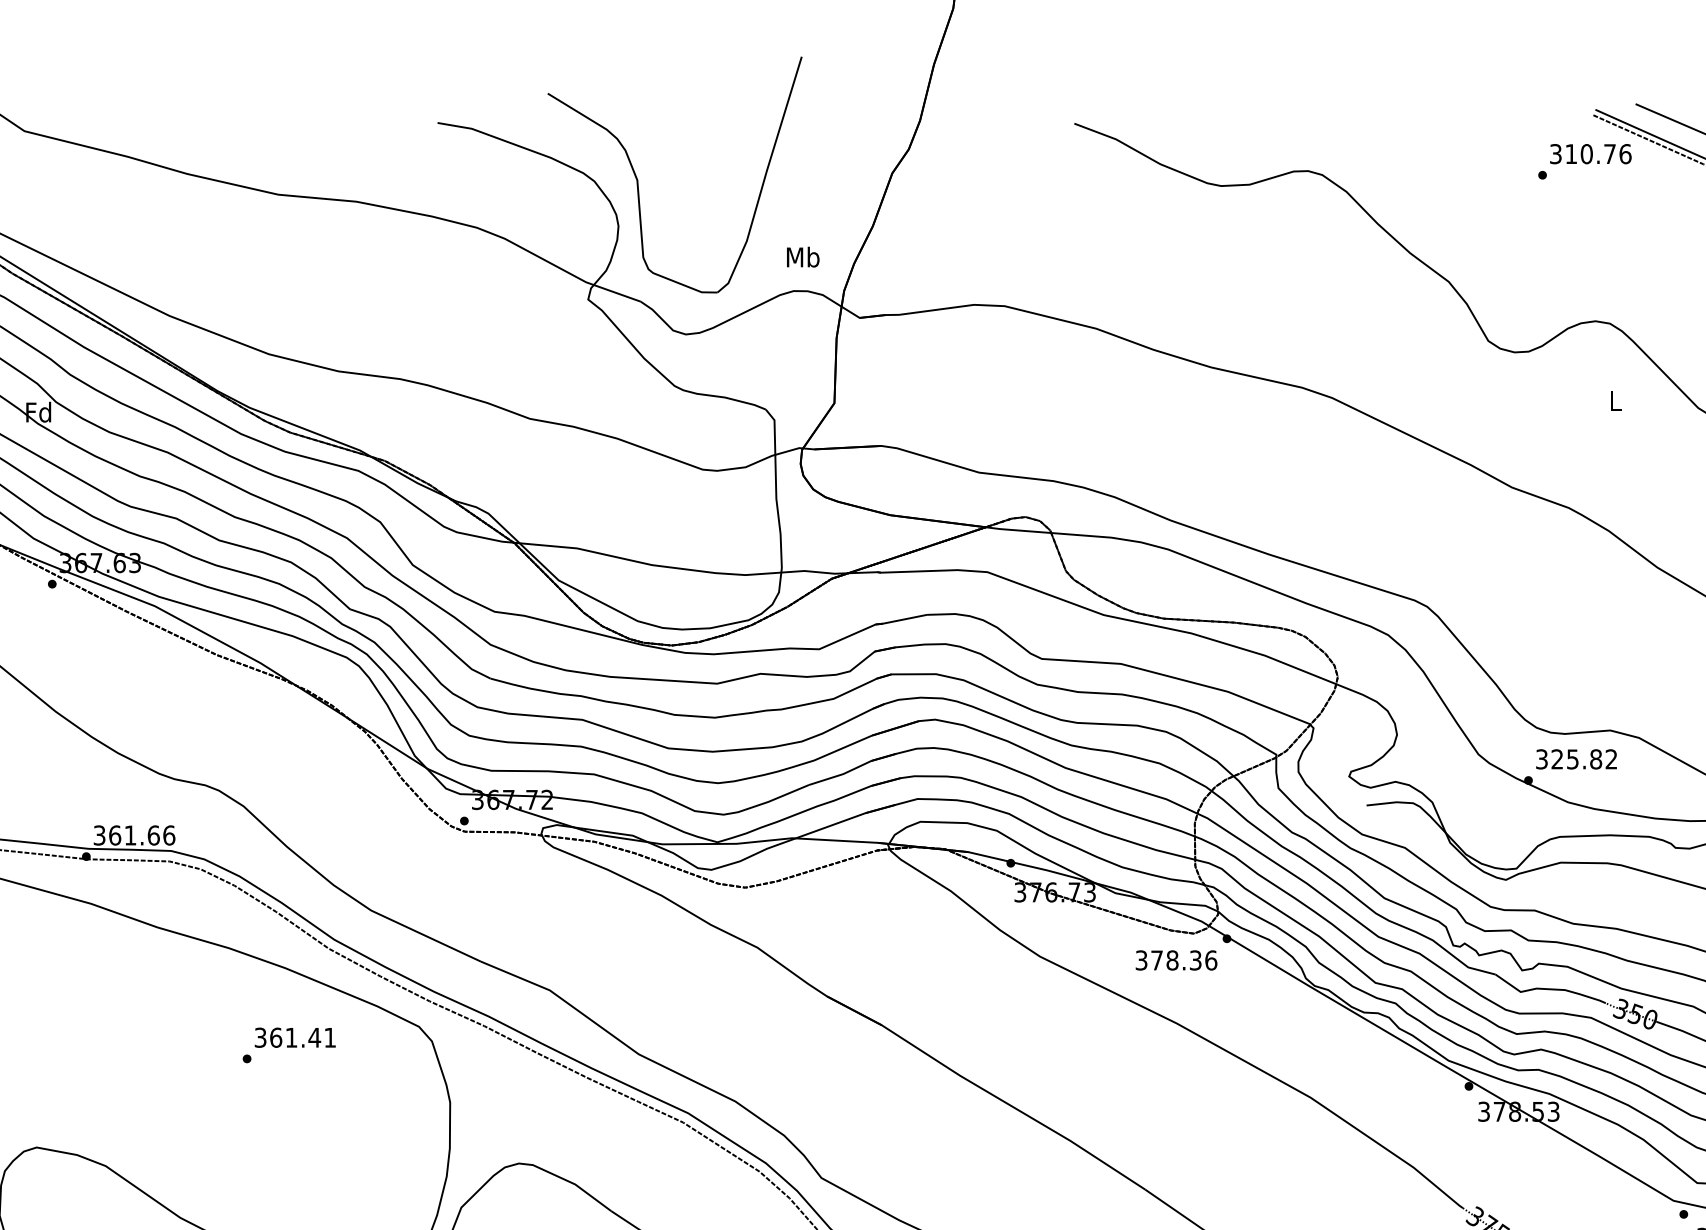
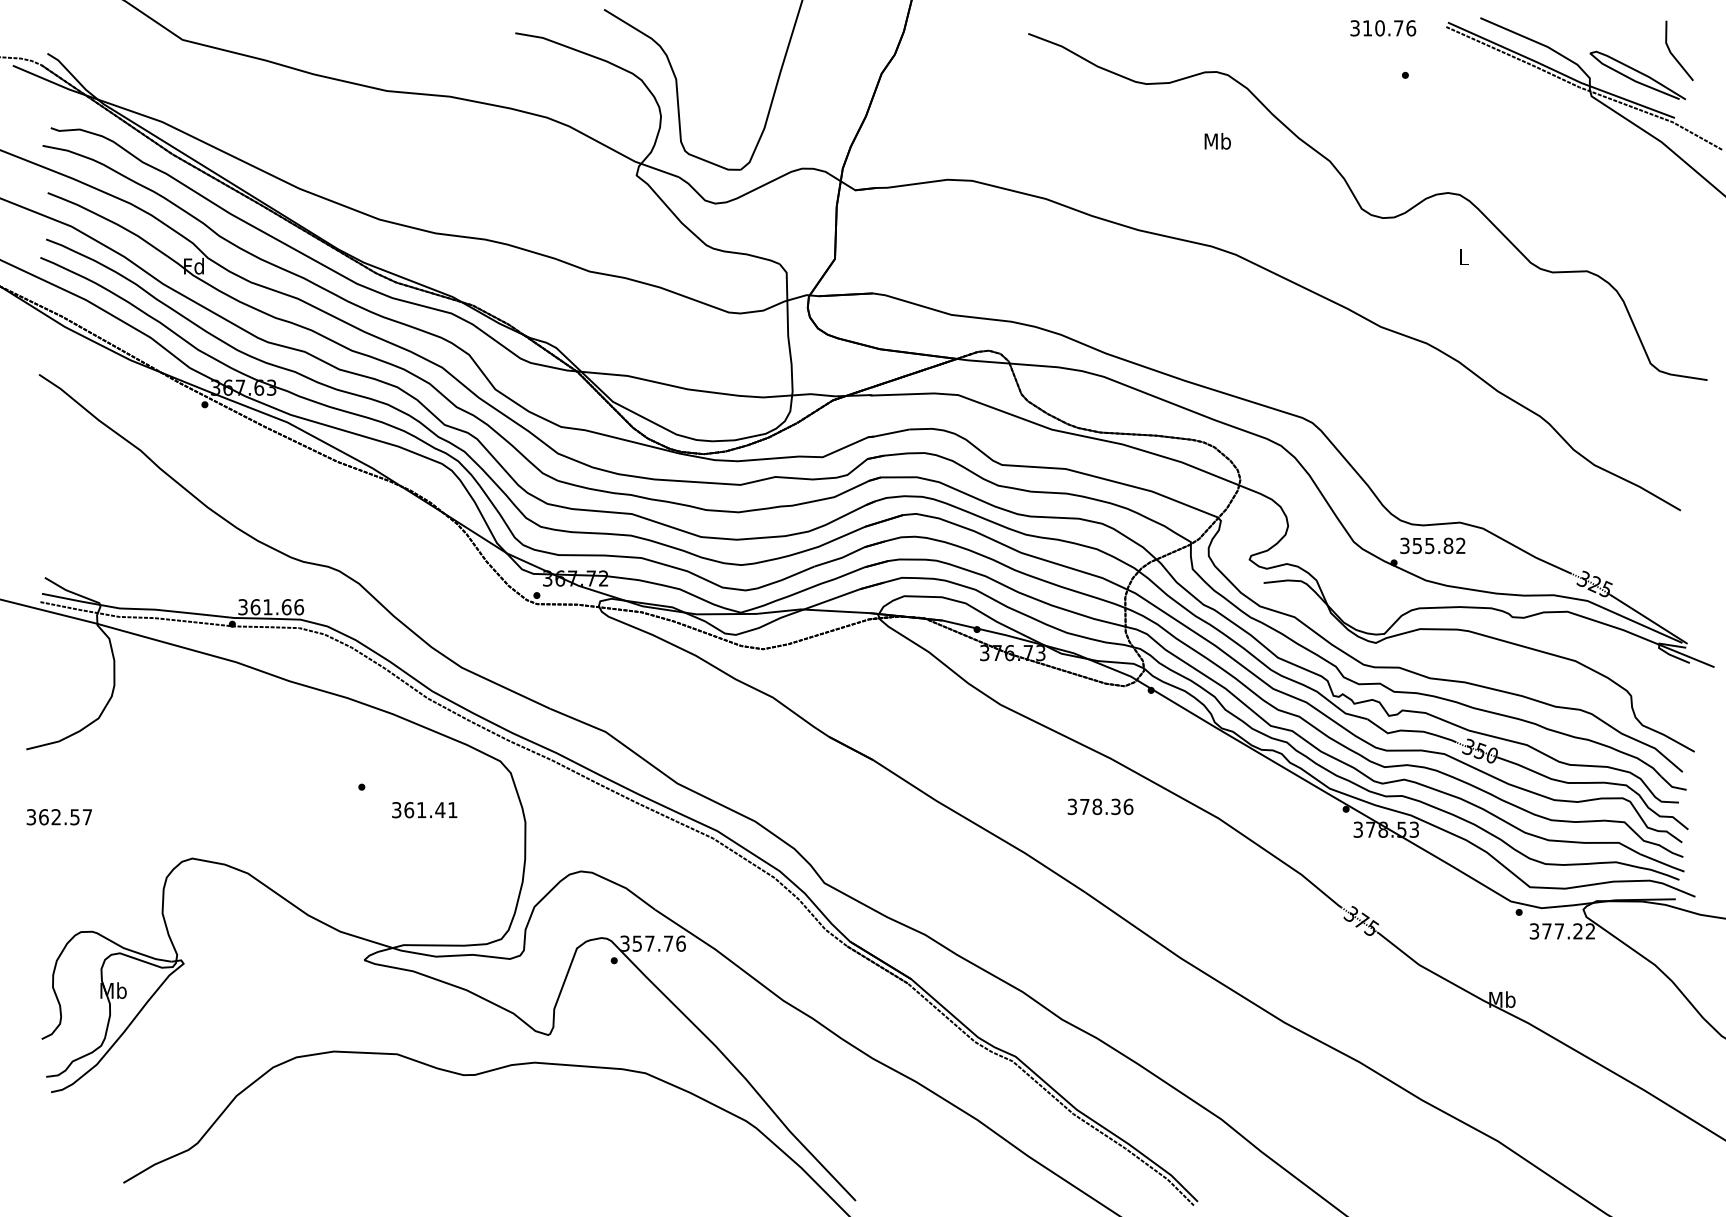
text: (1591, 154) -> (1383, 28), moved
text: (802, 257) -> (1217, 141), moved
text: (1556, 758) -> (1416, 545), 325.82 -> 355.82
text: (1176, 959) -> (1100, 806), moved
text: (295, 1038) -> (424, 810), moved

